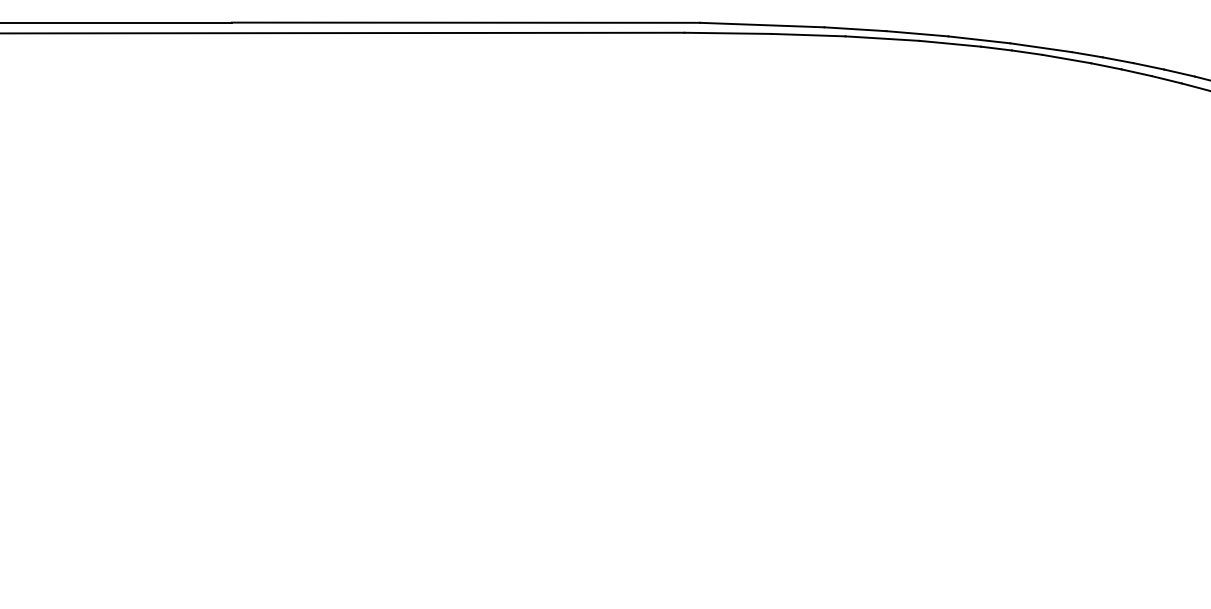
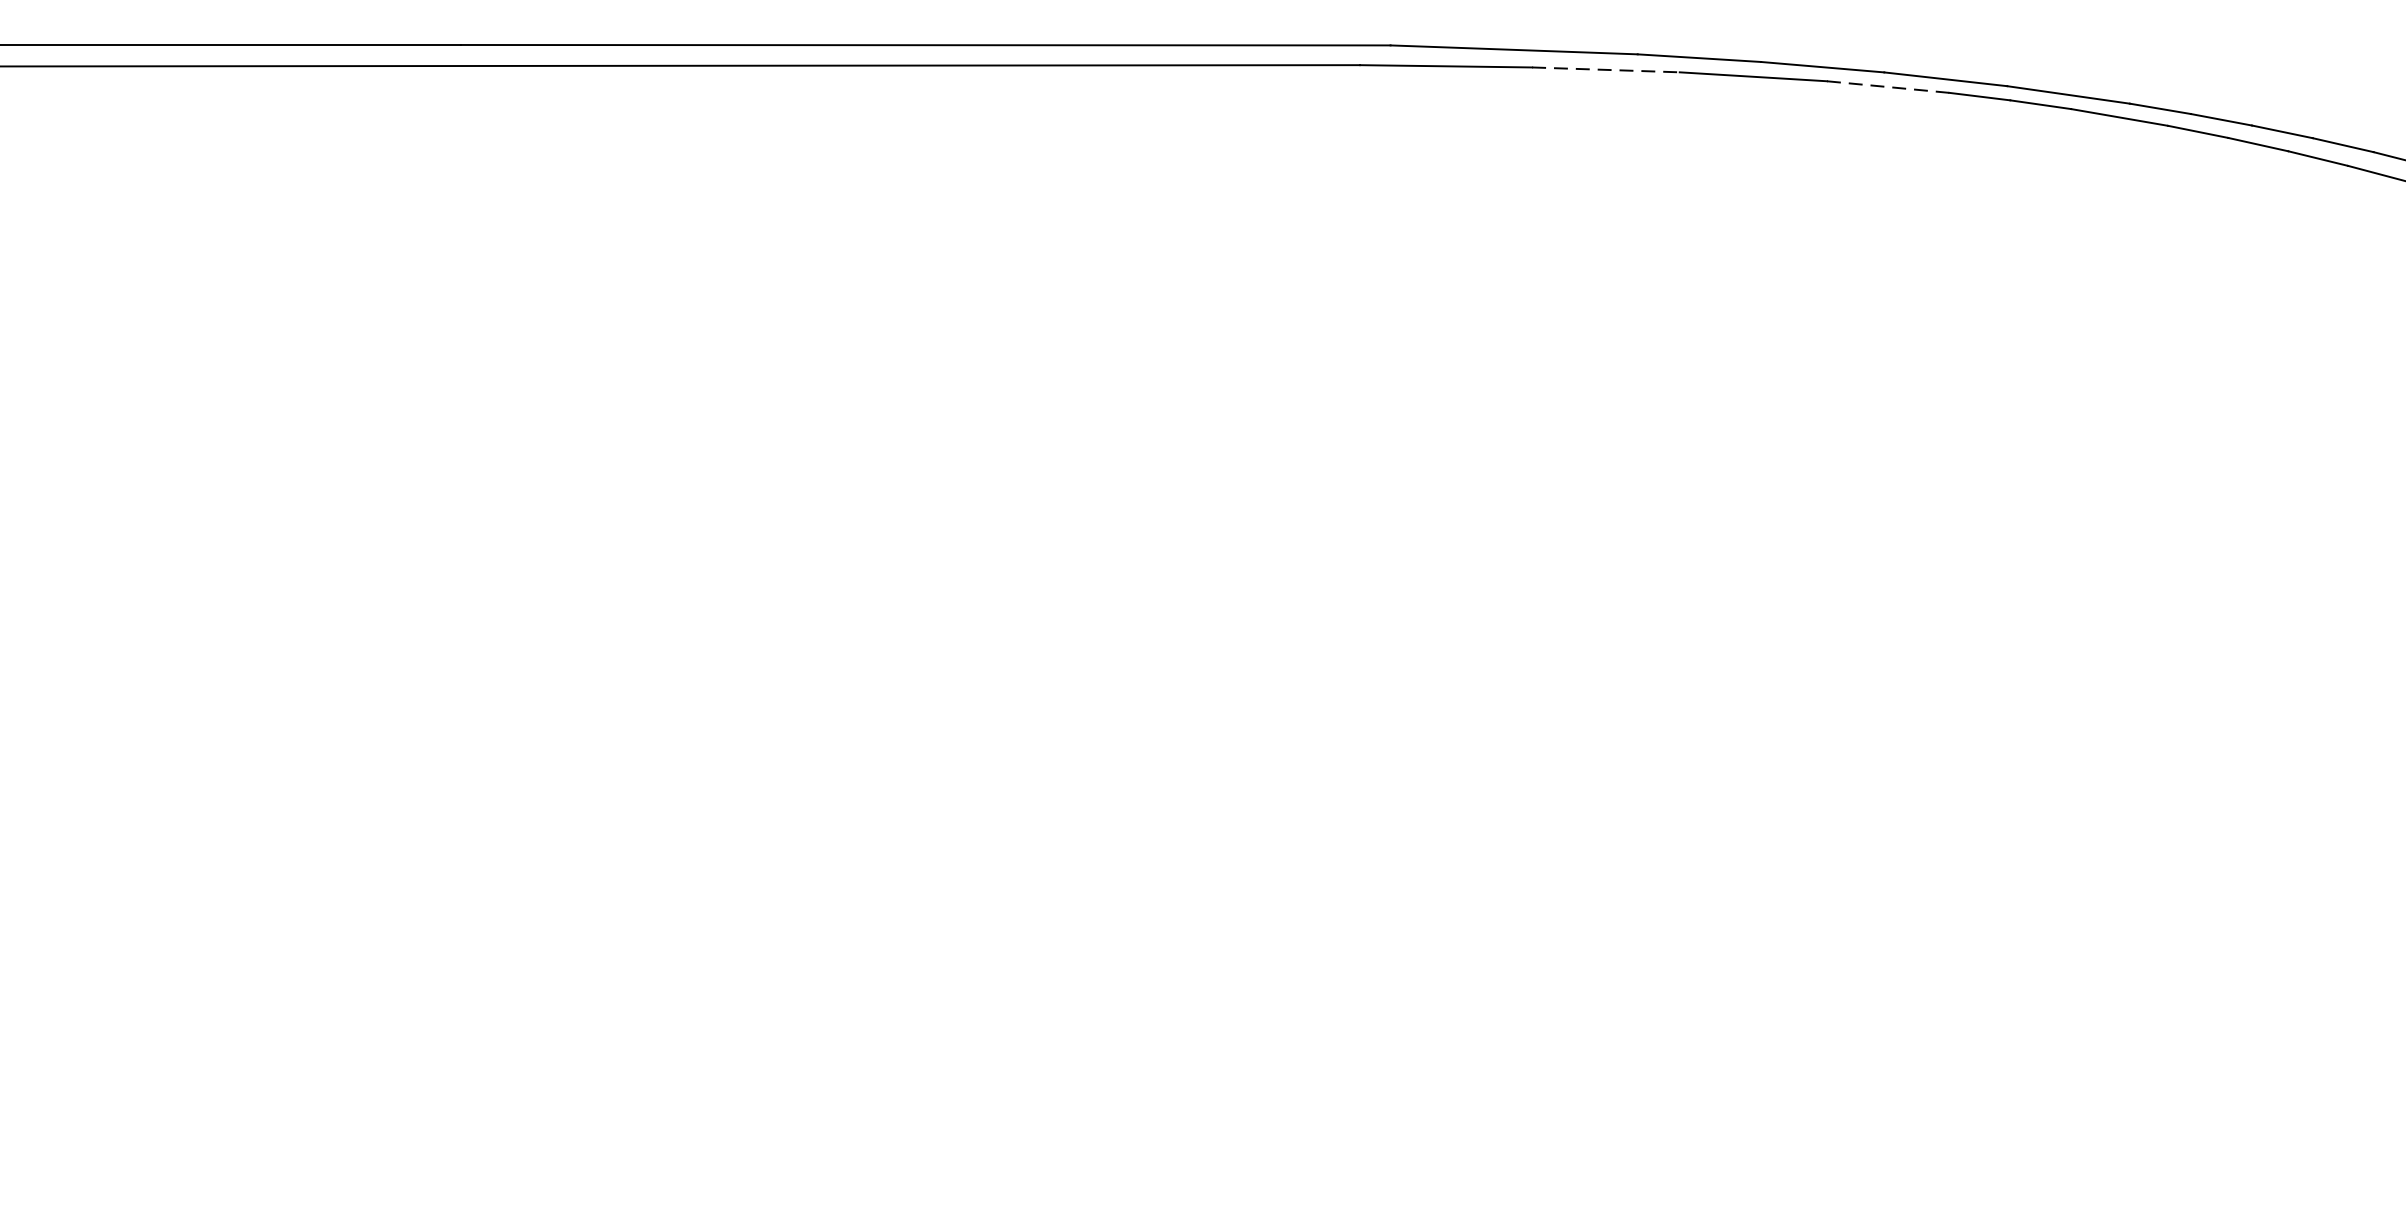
line: (808, 35) -> (1606, 70), solid -> dashed
line: (950, 43) -> (1888, 86), solid -> dashed

